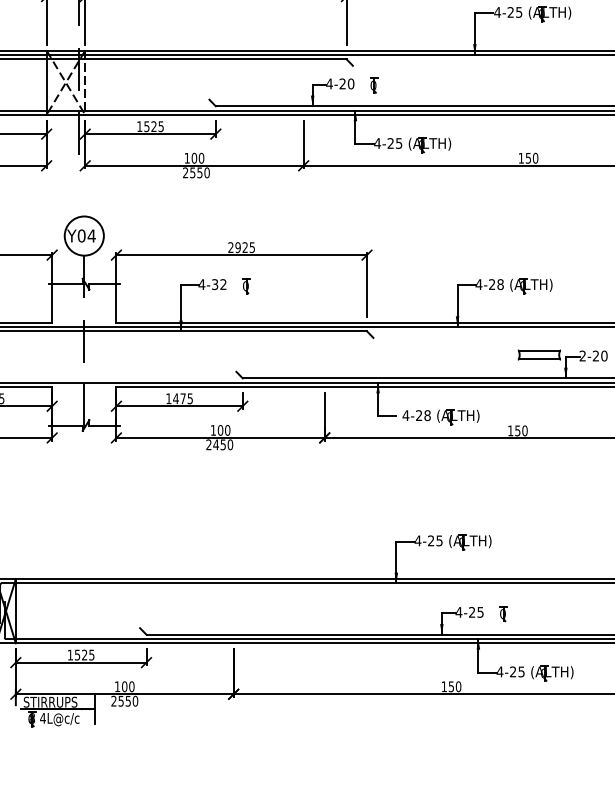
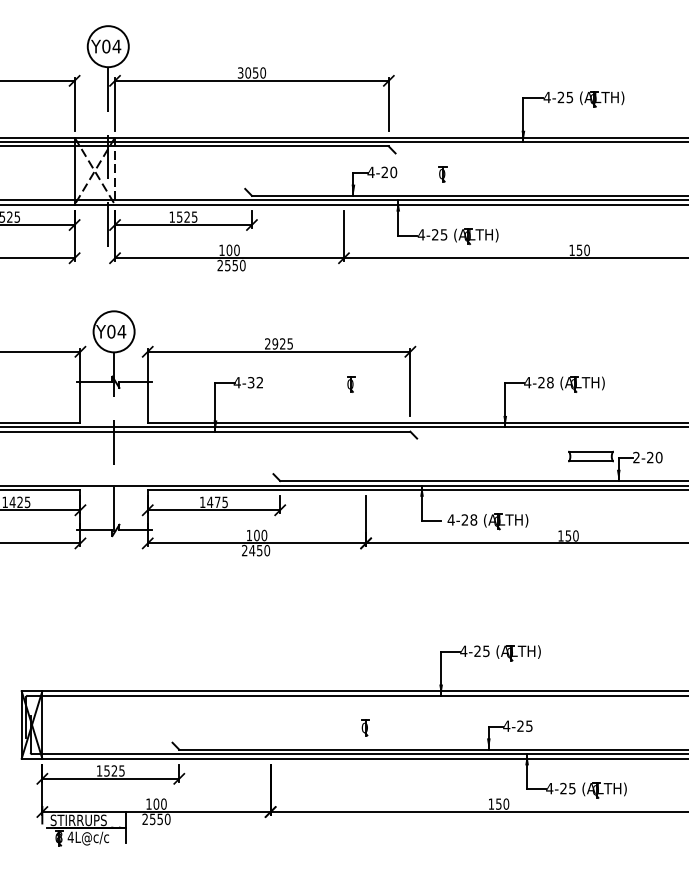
part: (373, 85) -> (442, 174), moved
part: (246, 286) -> (351, 384), moved
part: (503, 613) -> (365, 727), moved

